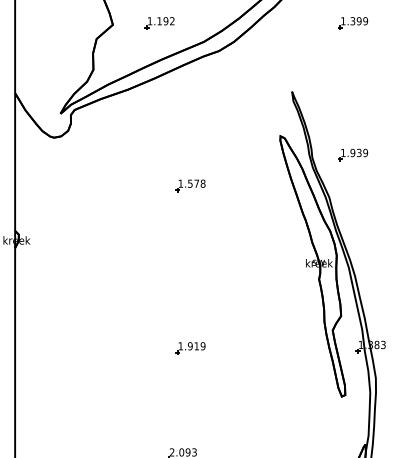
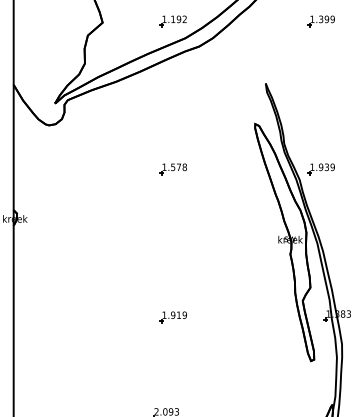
part: (158, 23) -> (172, 21), moved
part: (352, 155) -> (320, 169), moved

